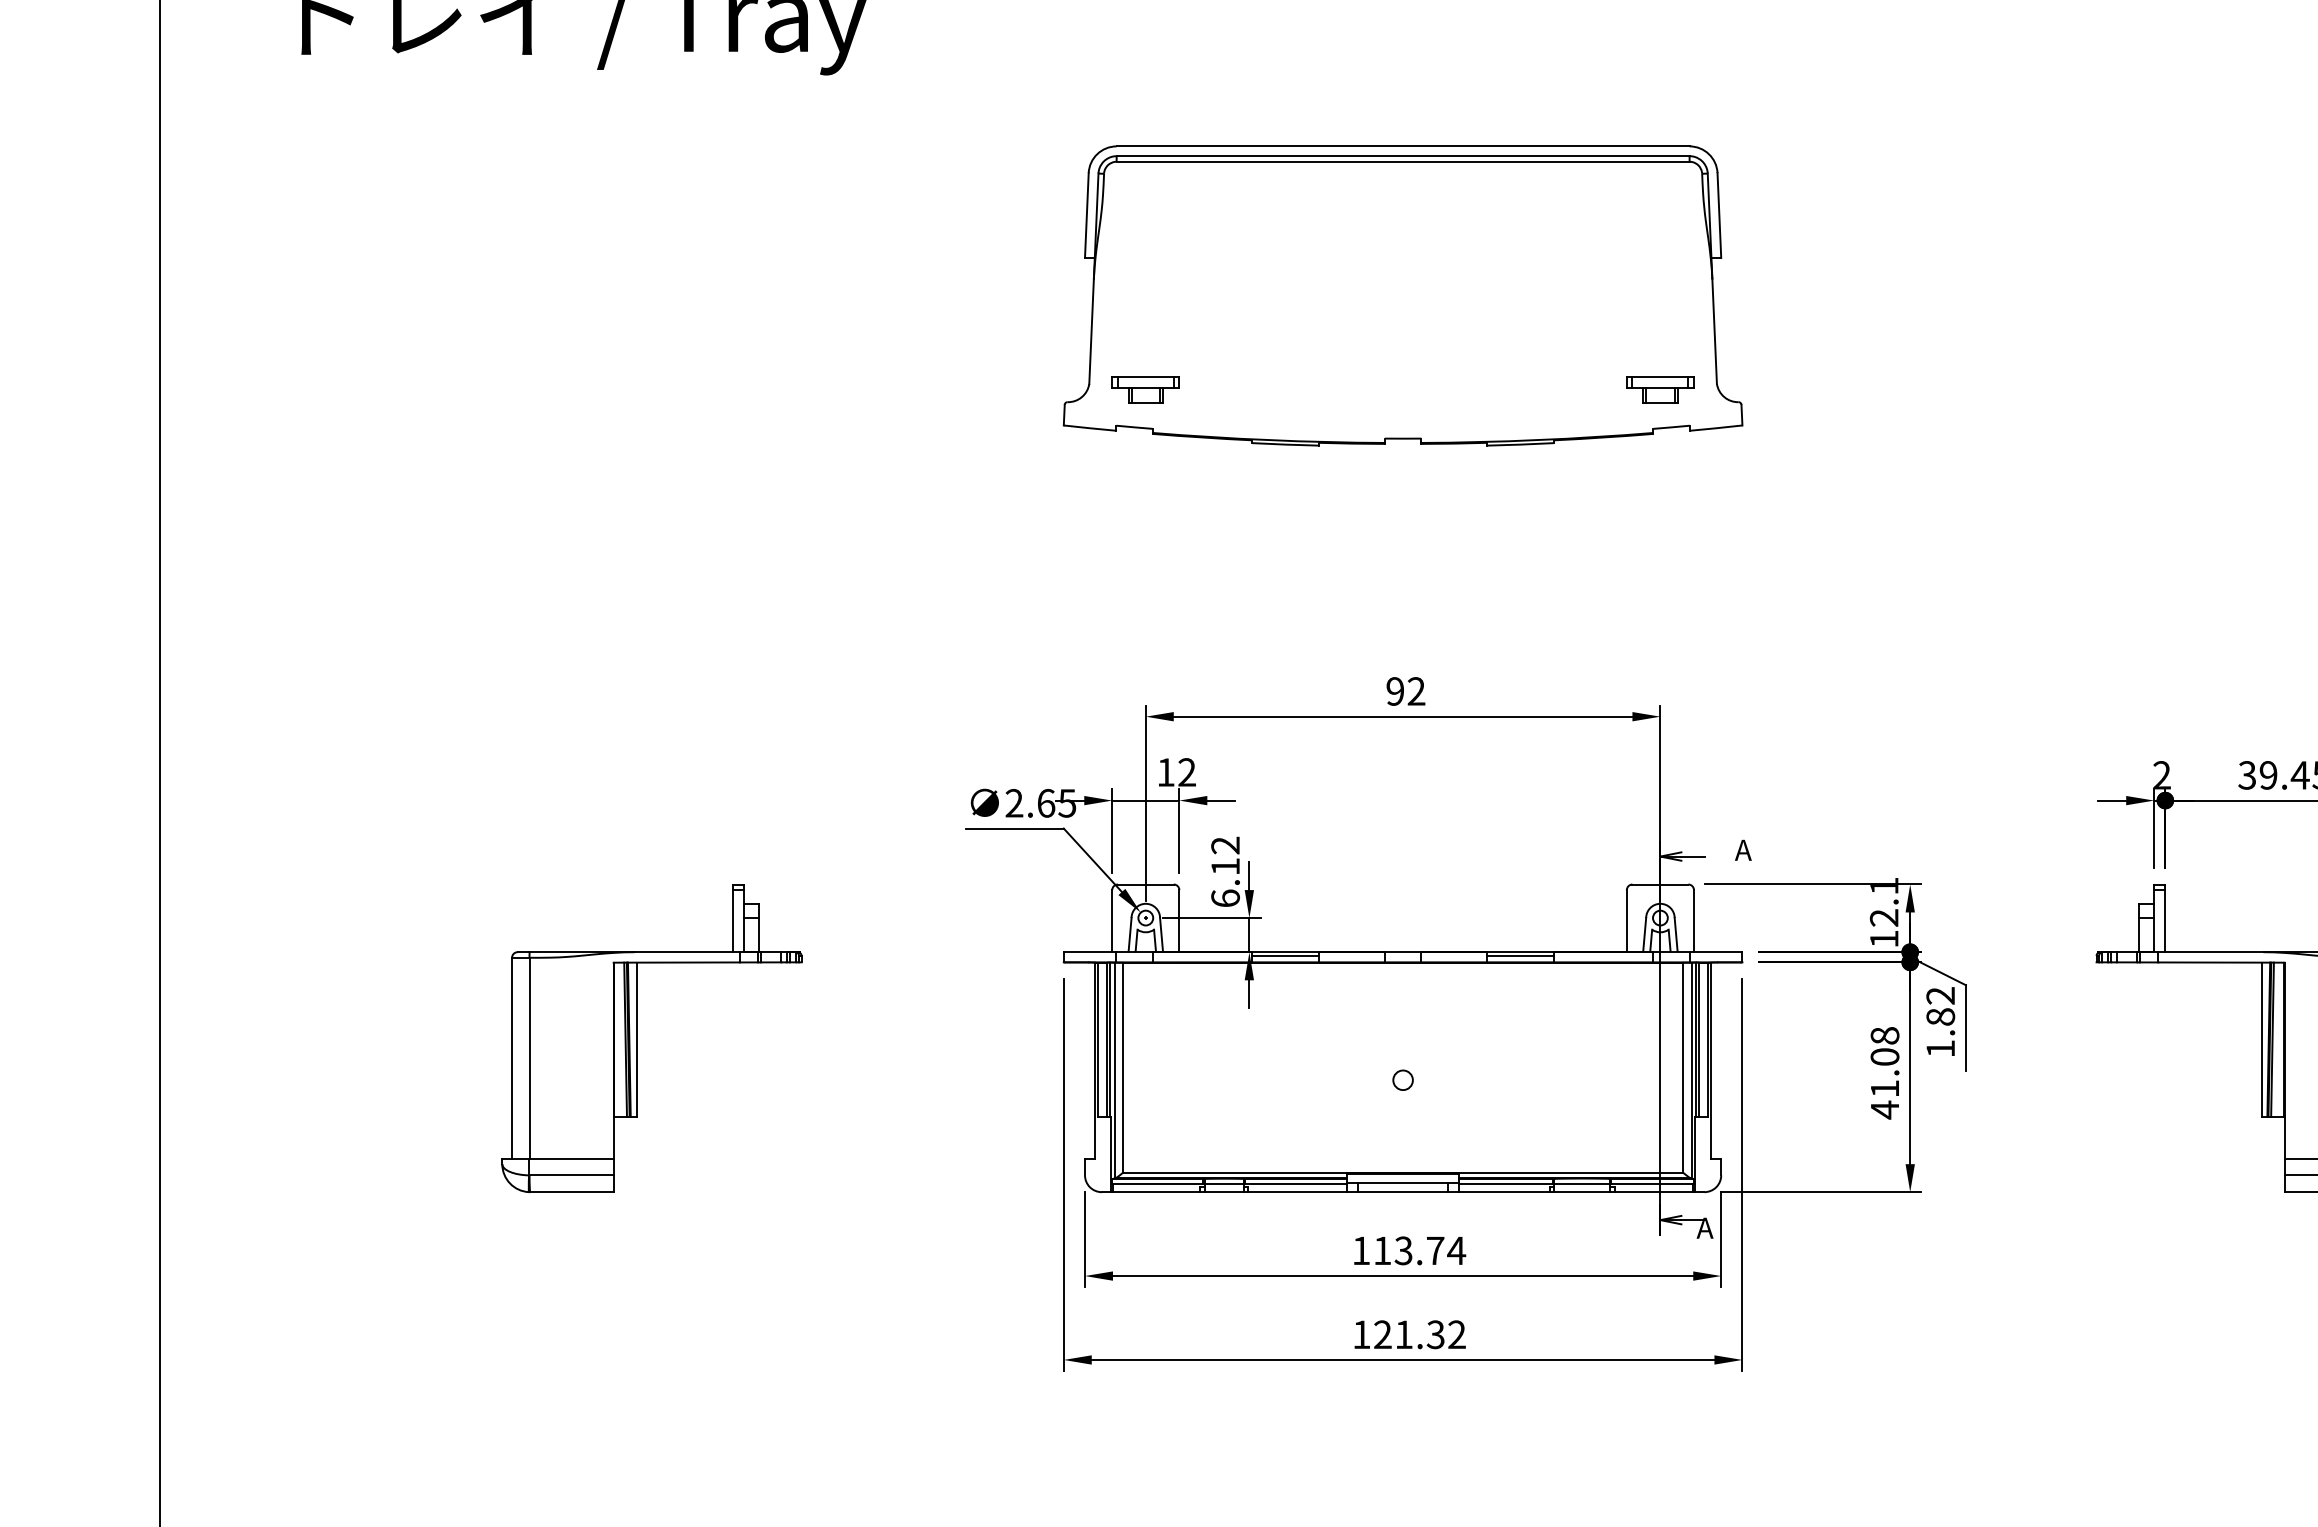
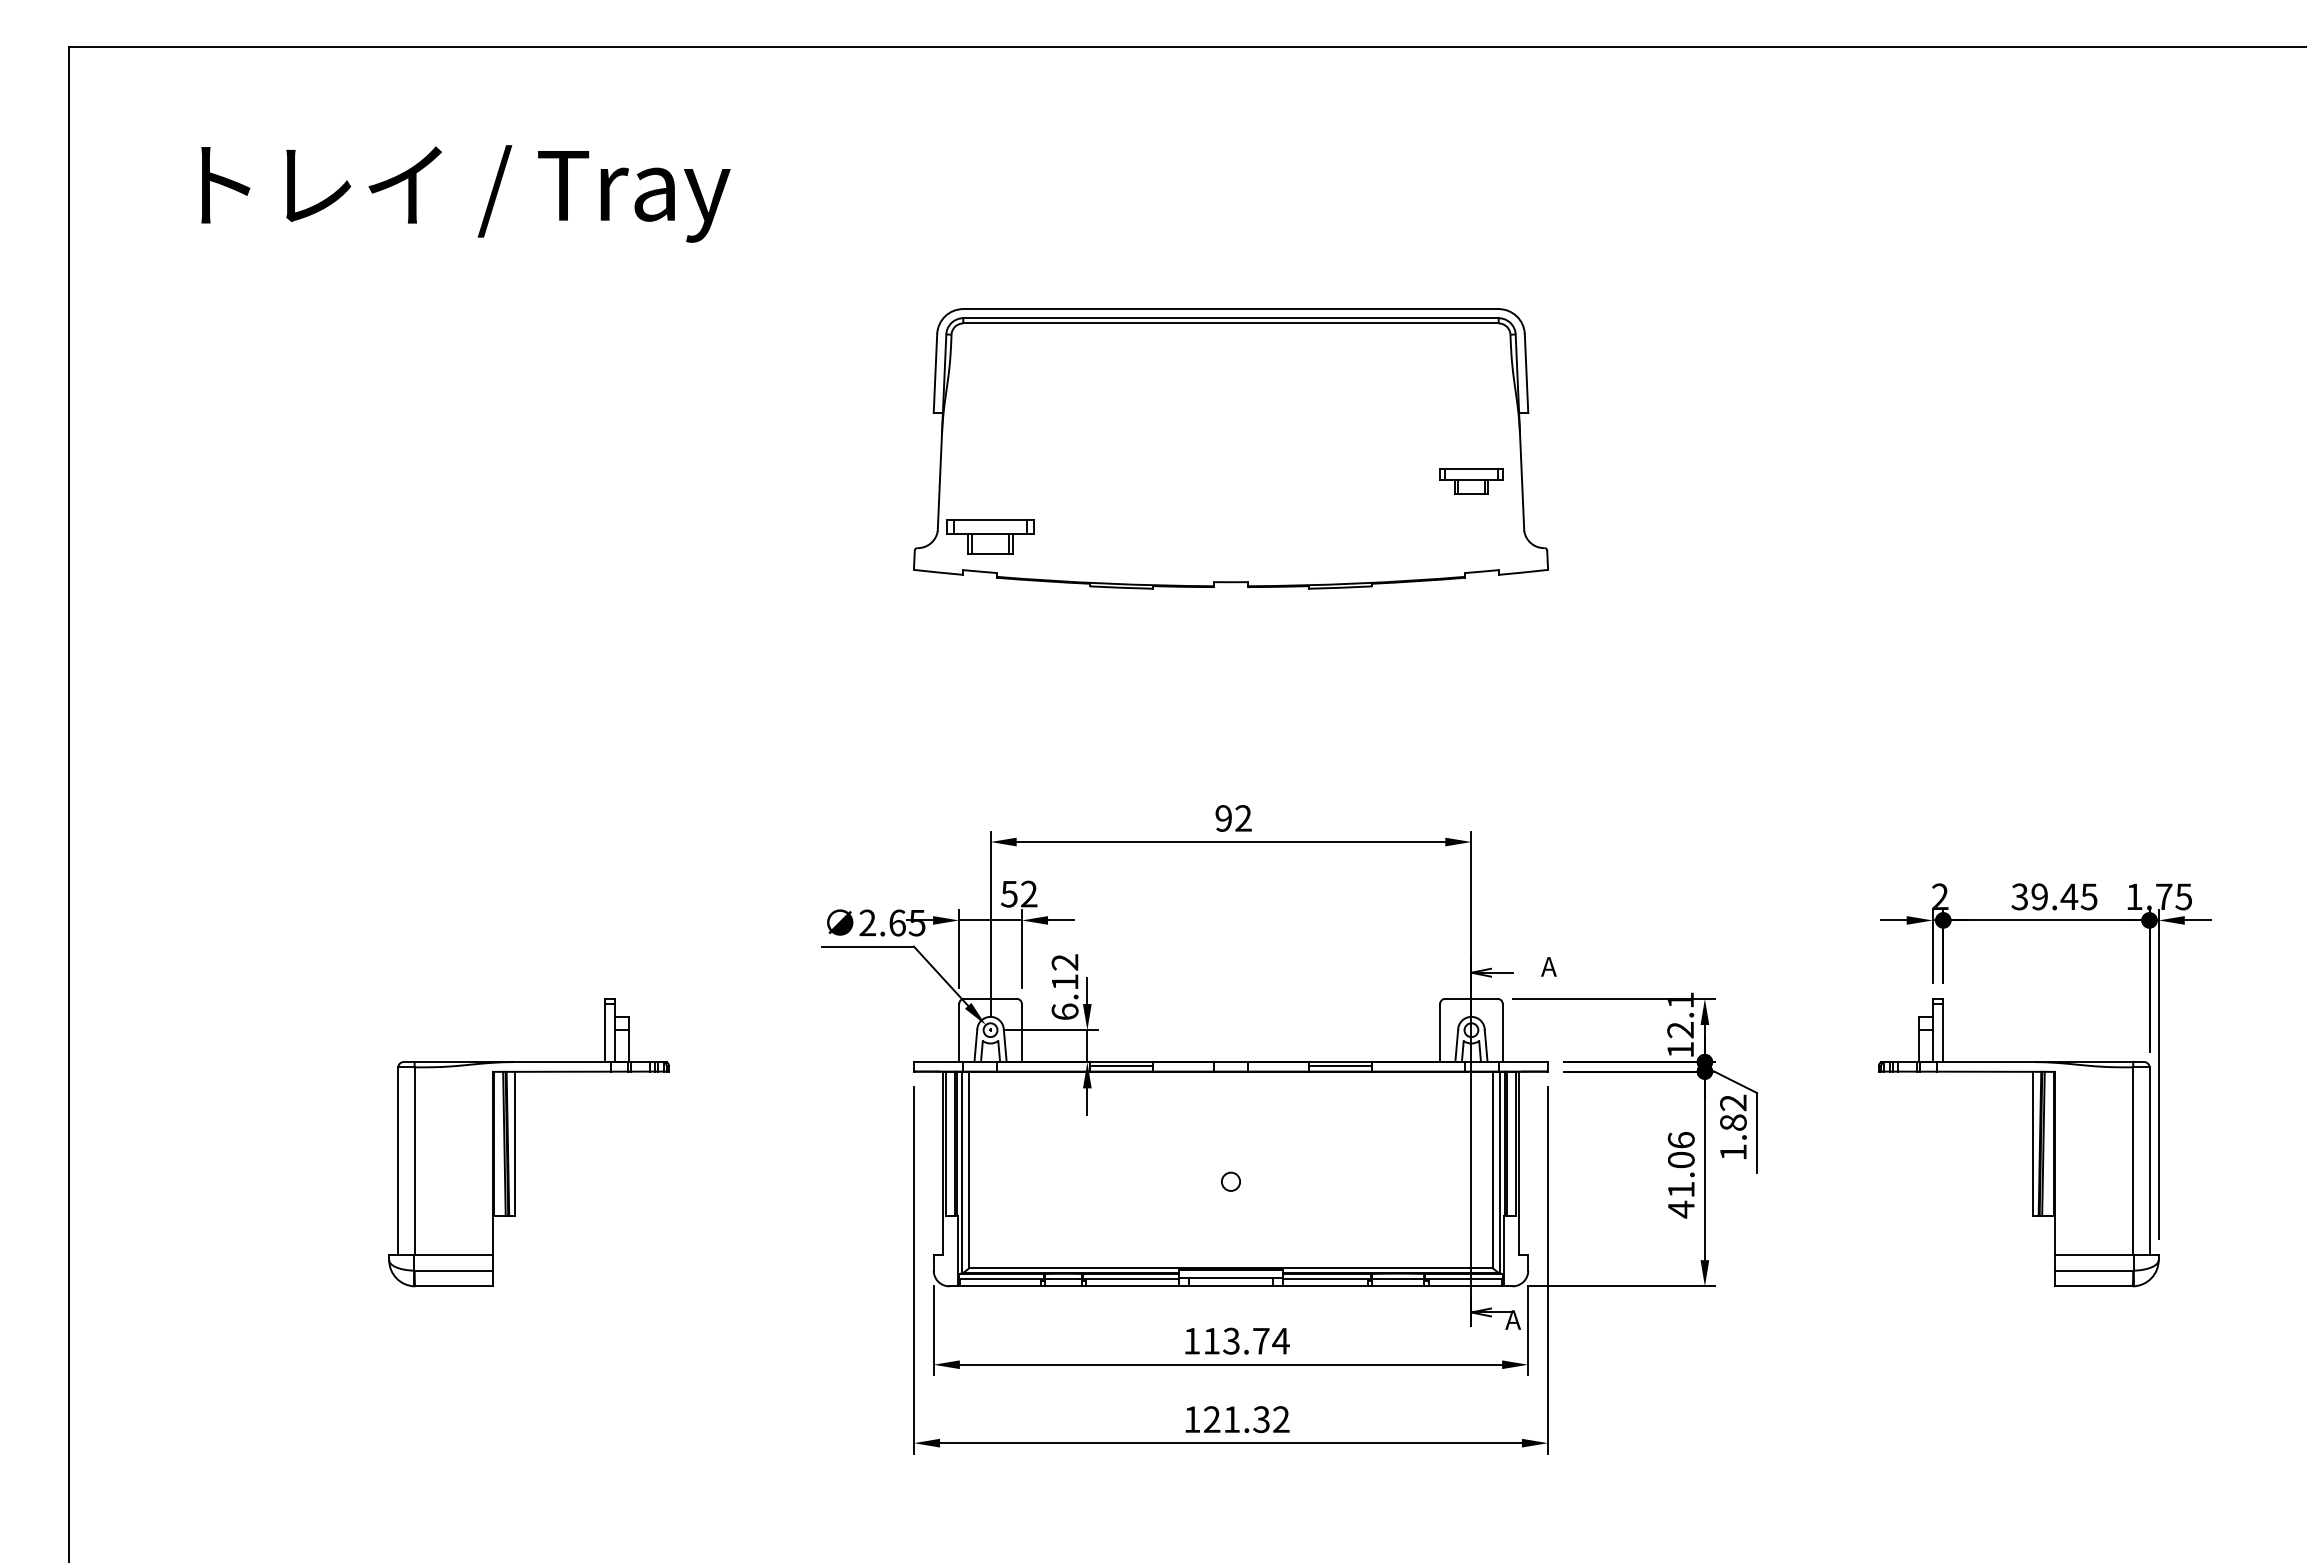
part: (1145, 389) -> (990, 536), size x1.4
part: (1660, 389) -> (1471, 481), moved
text: (1165, 772) -> (1008, 894), 12 -> 52
text: (1884, 1036) -> (1680, 1140), 41.08 -> 41.06

